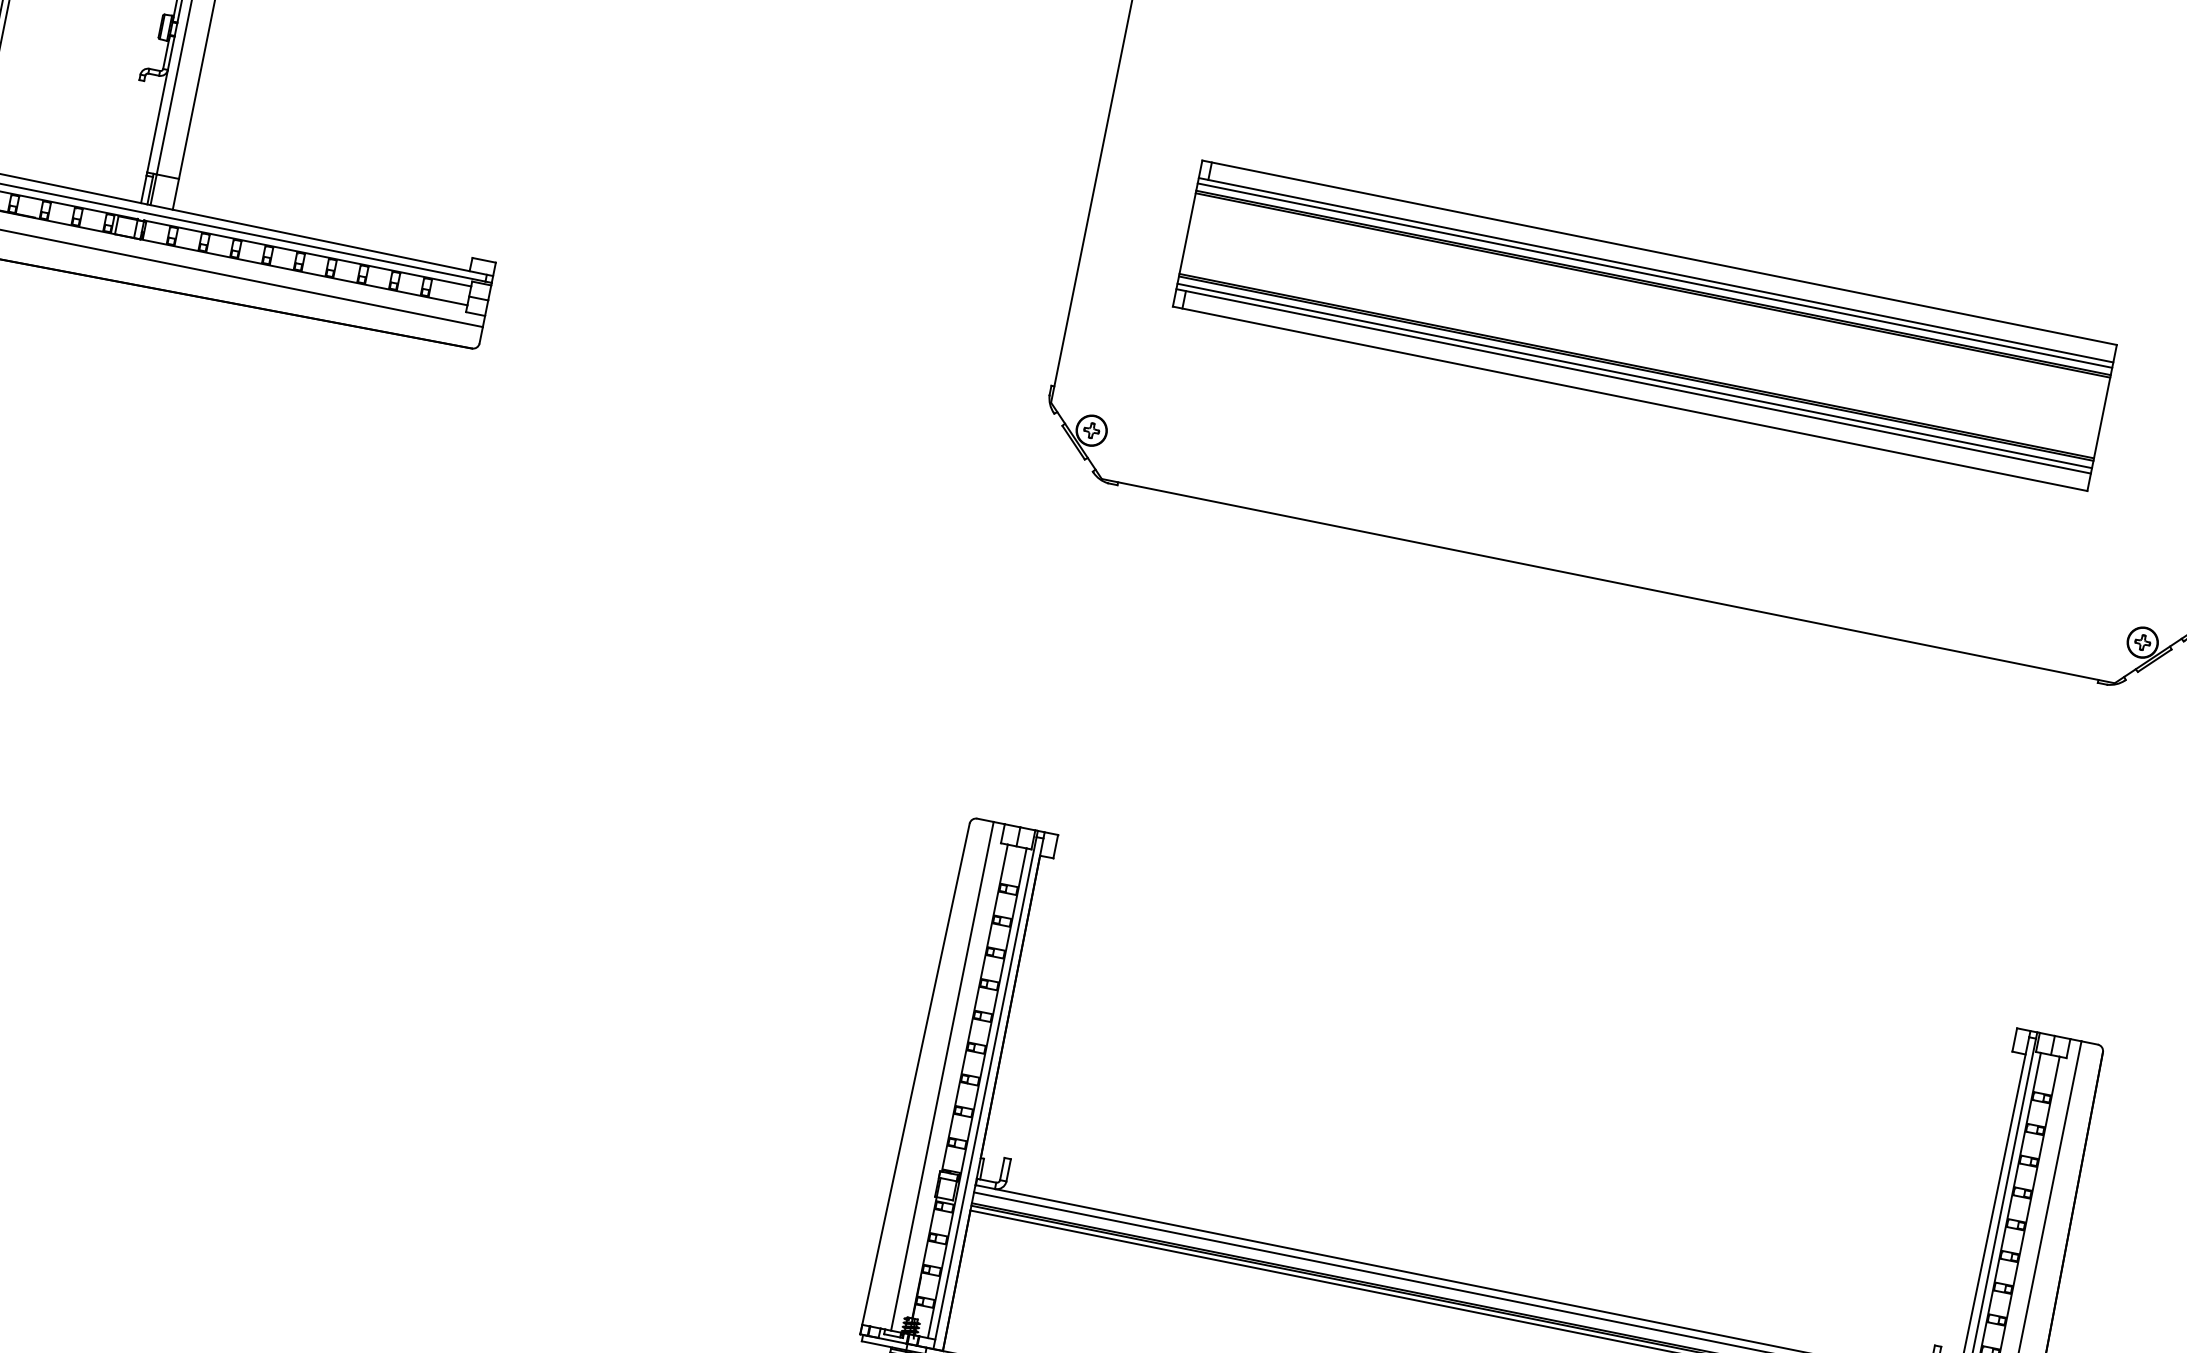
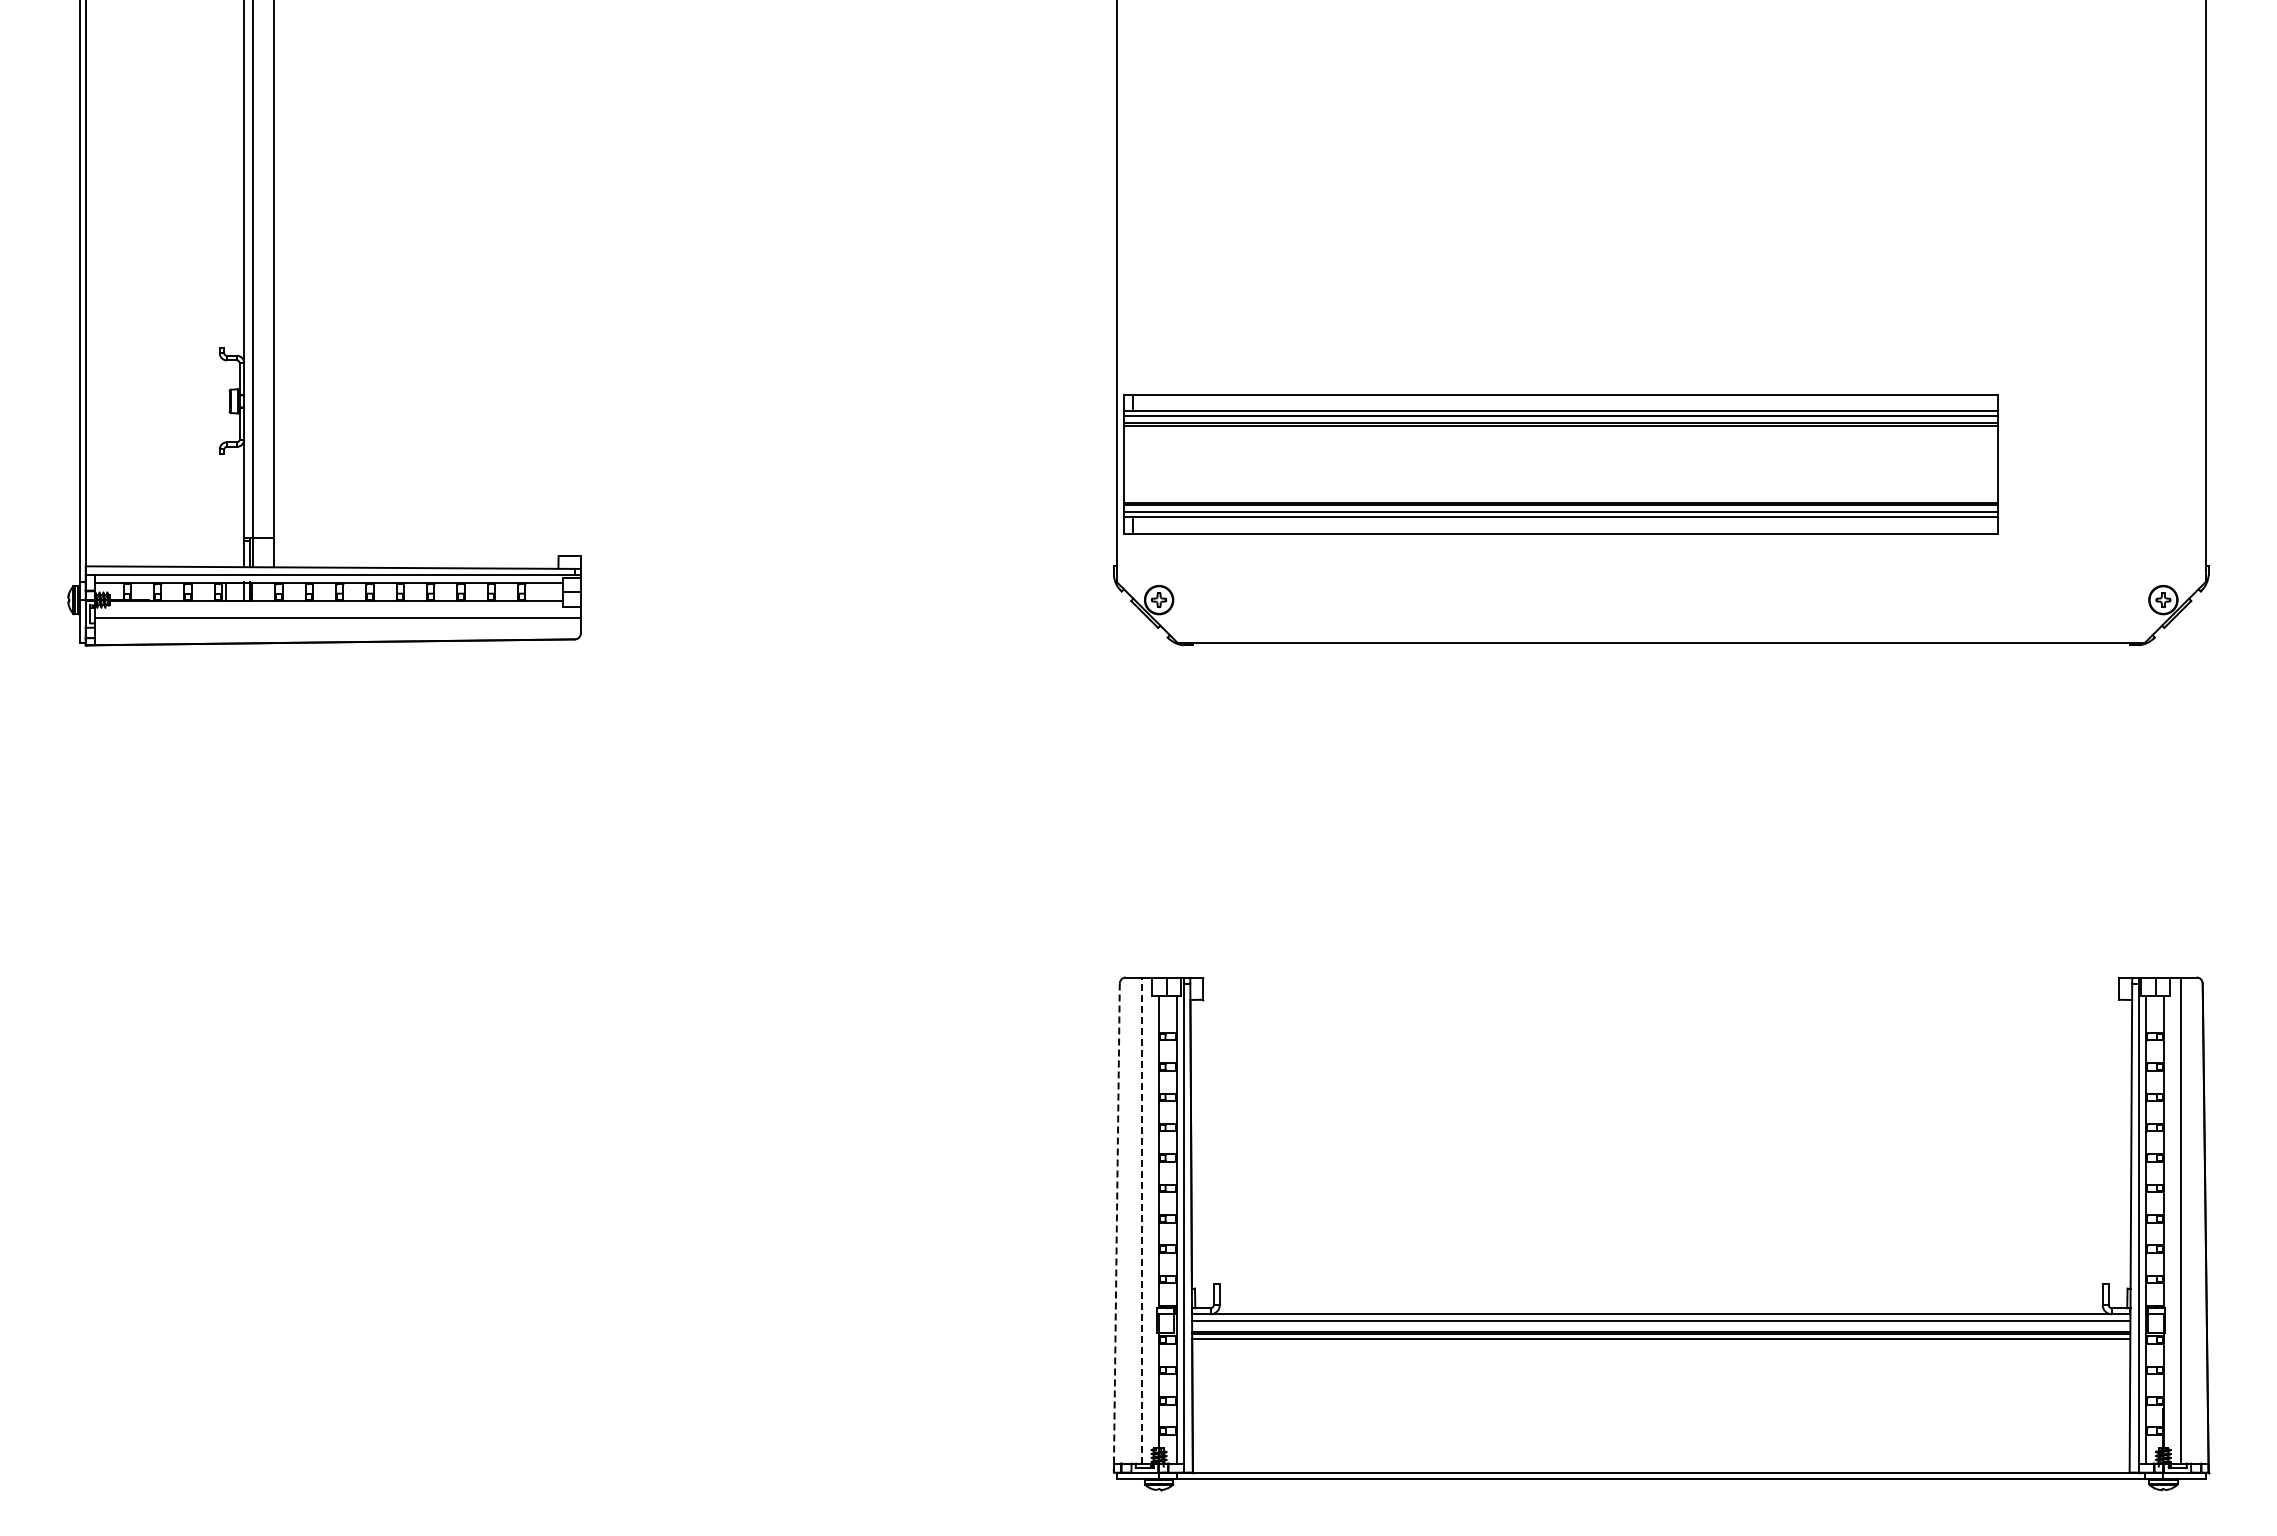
part: (1644, 325) -> (1560, 464), moved
line: (942, 1076) -> (1141, 1220), solid -> dashed
line: (914, 1079) -> (1116, 1228), solid -> dashed

